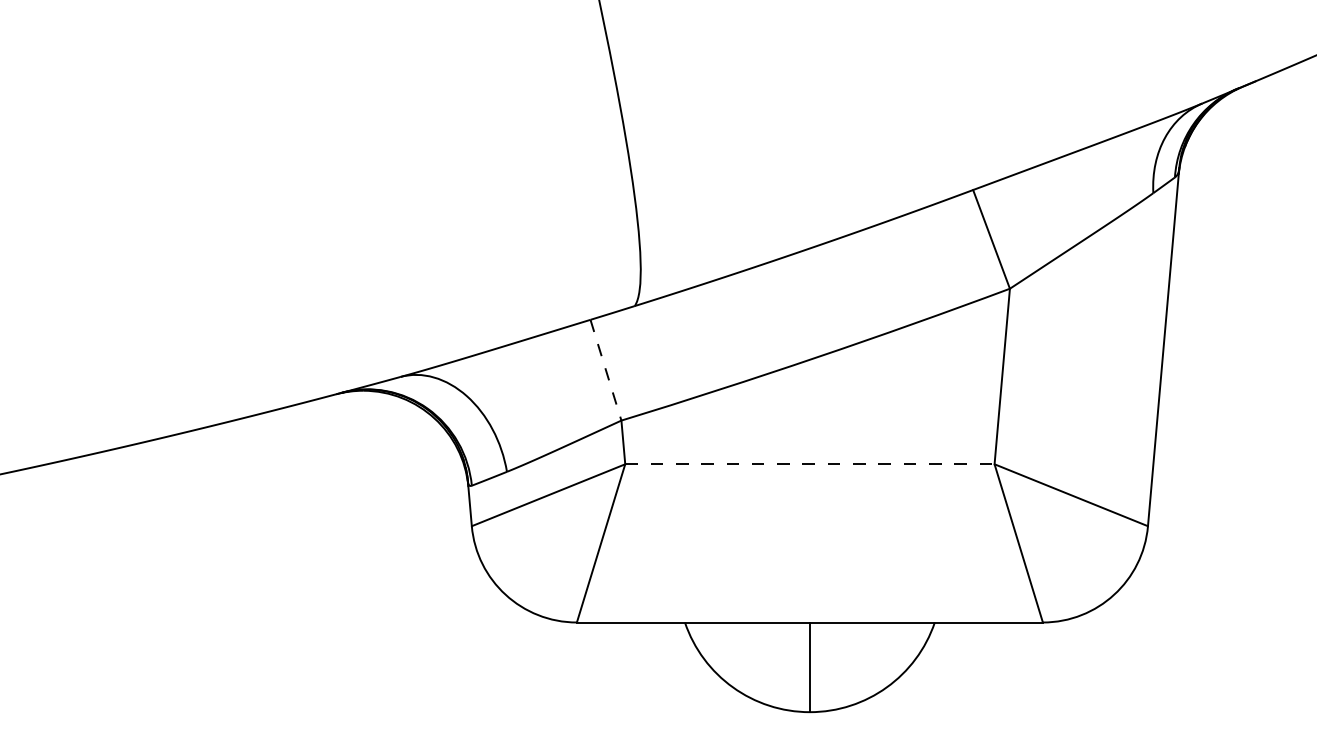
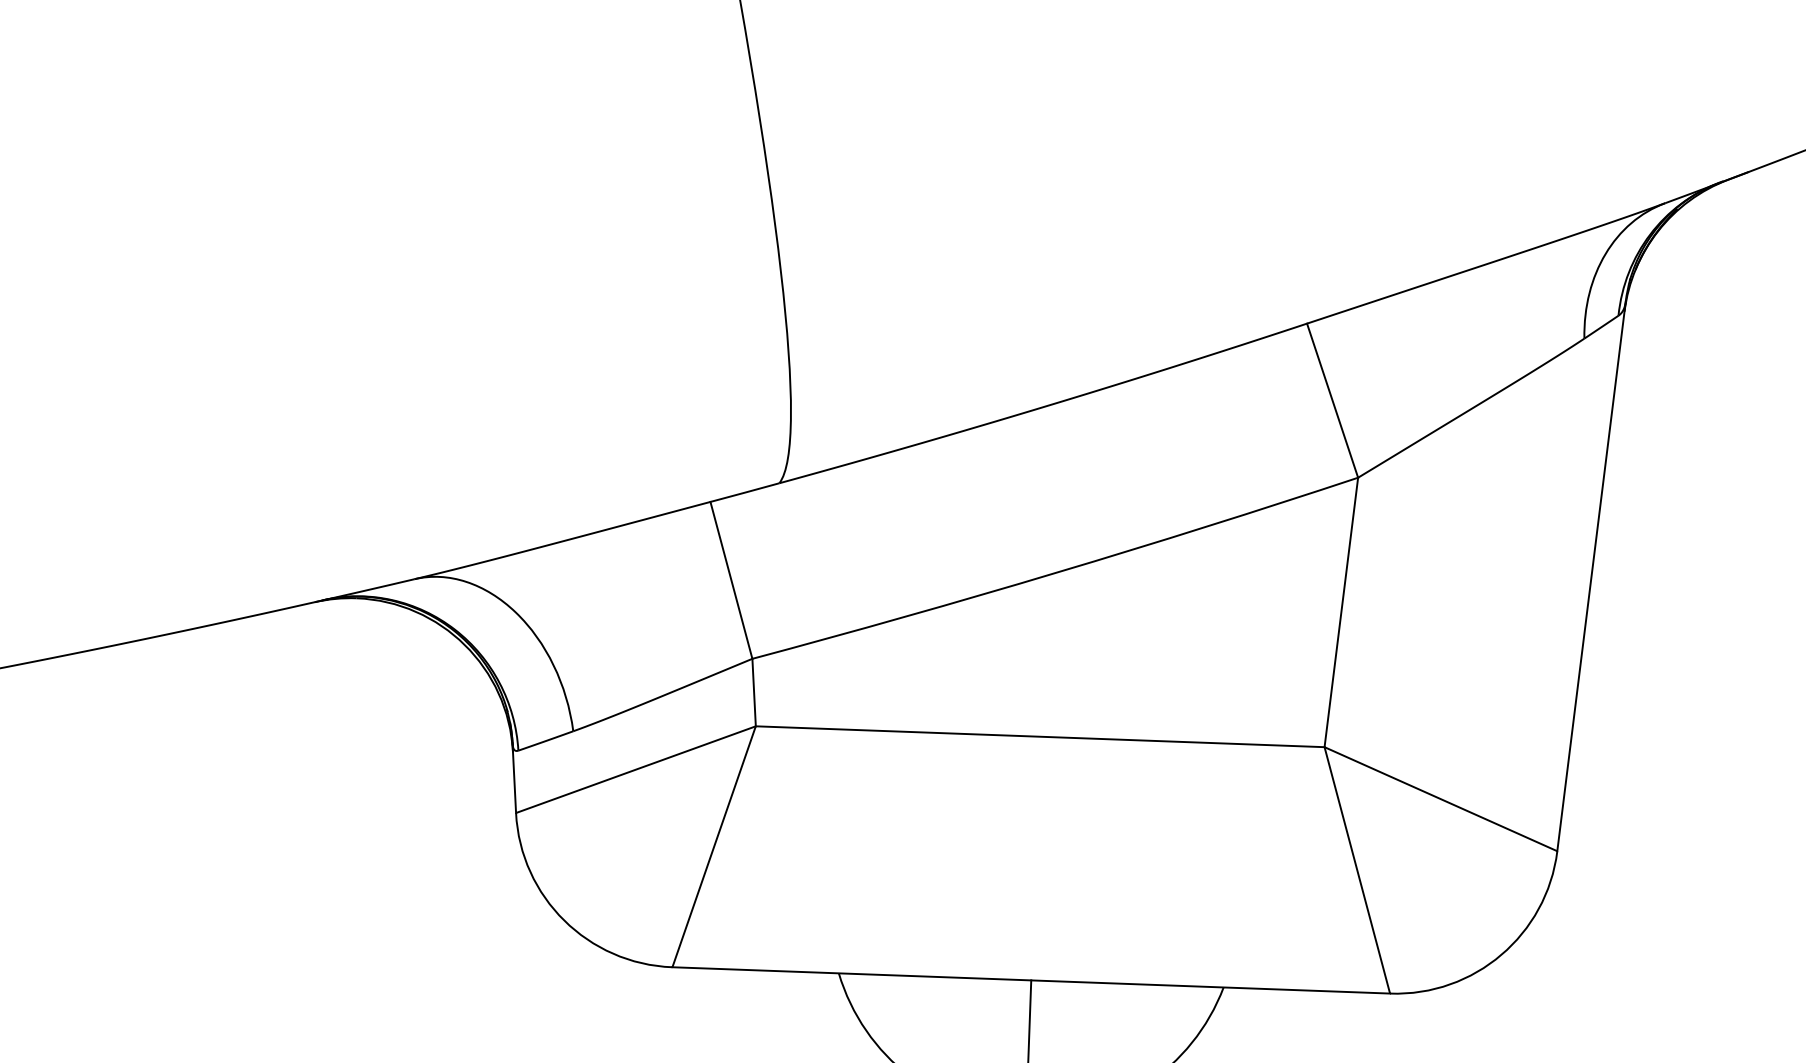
line: (605, 370) -> (730, 580), dashed -> solid
line: (809, 464) -> (1039, 737), dashed -> solid

